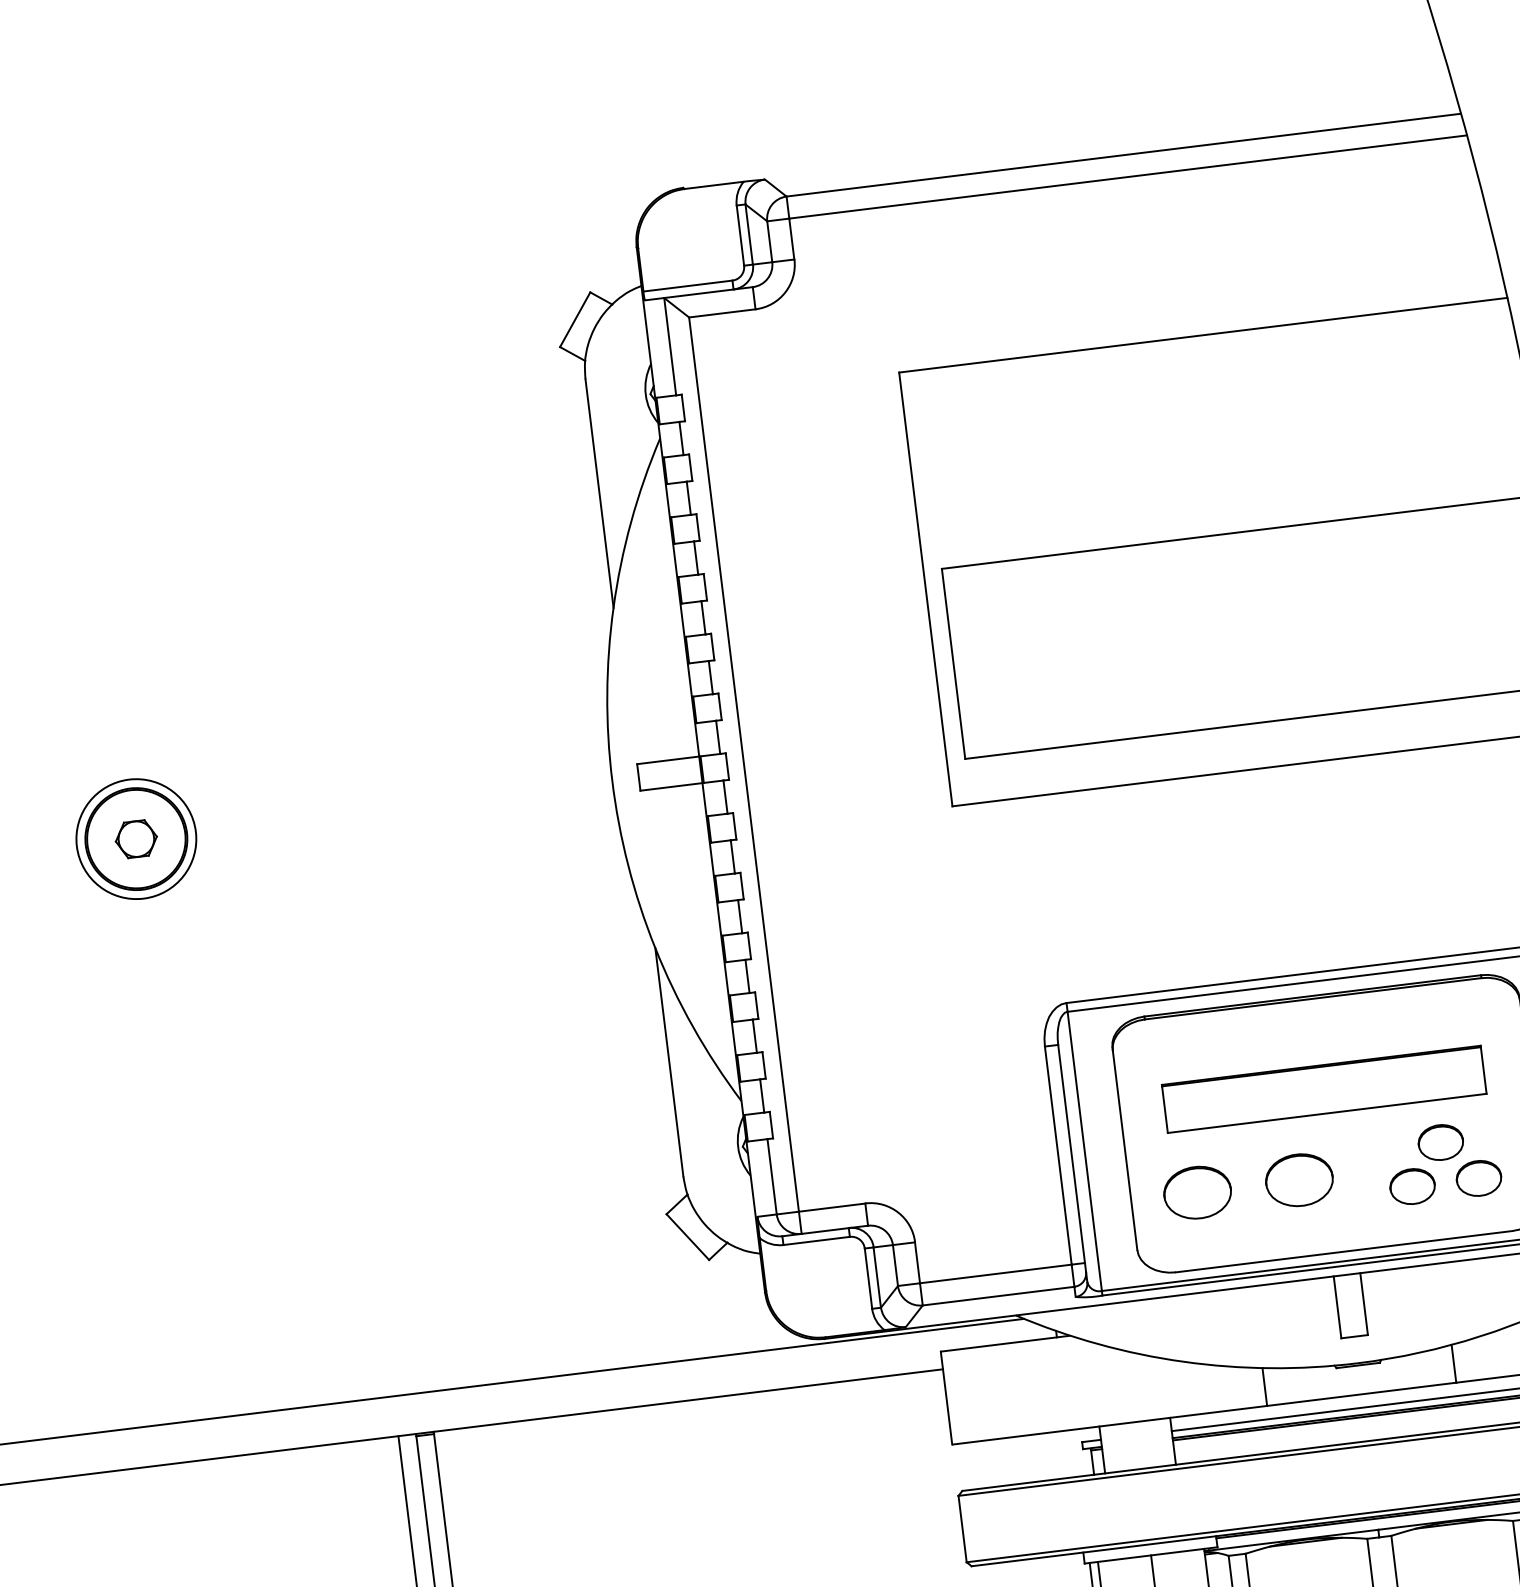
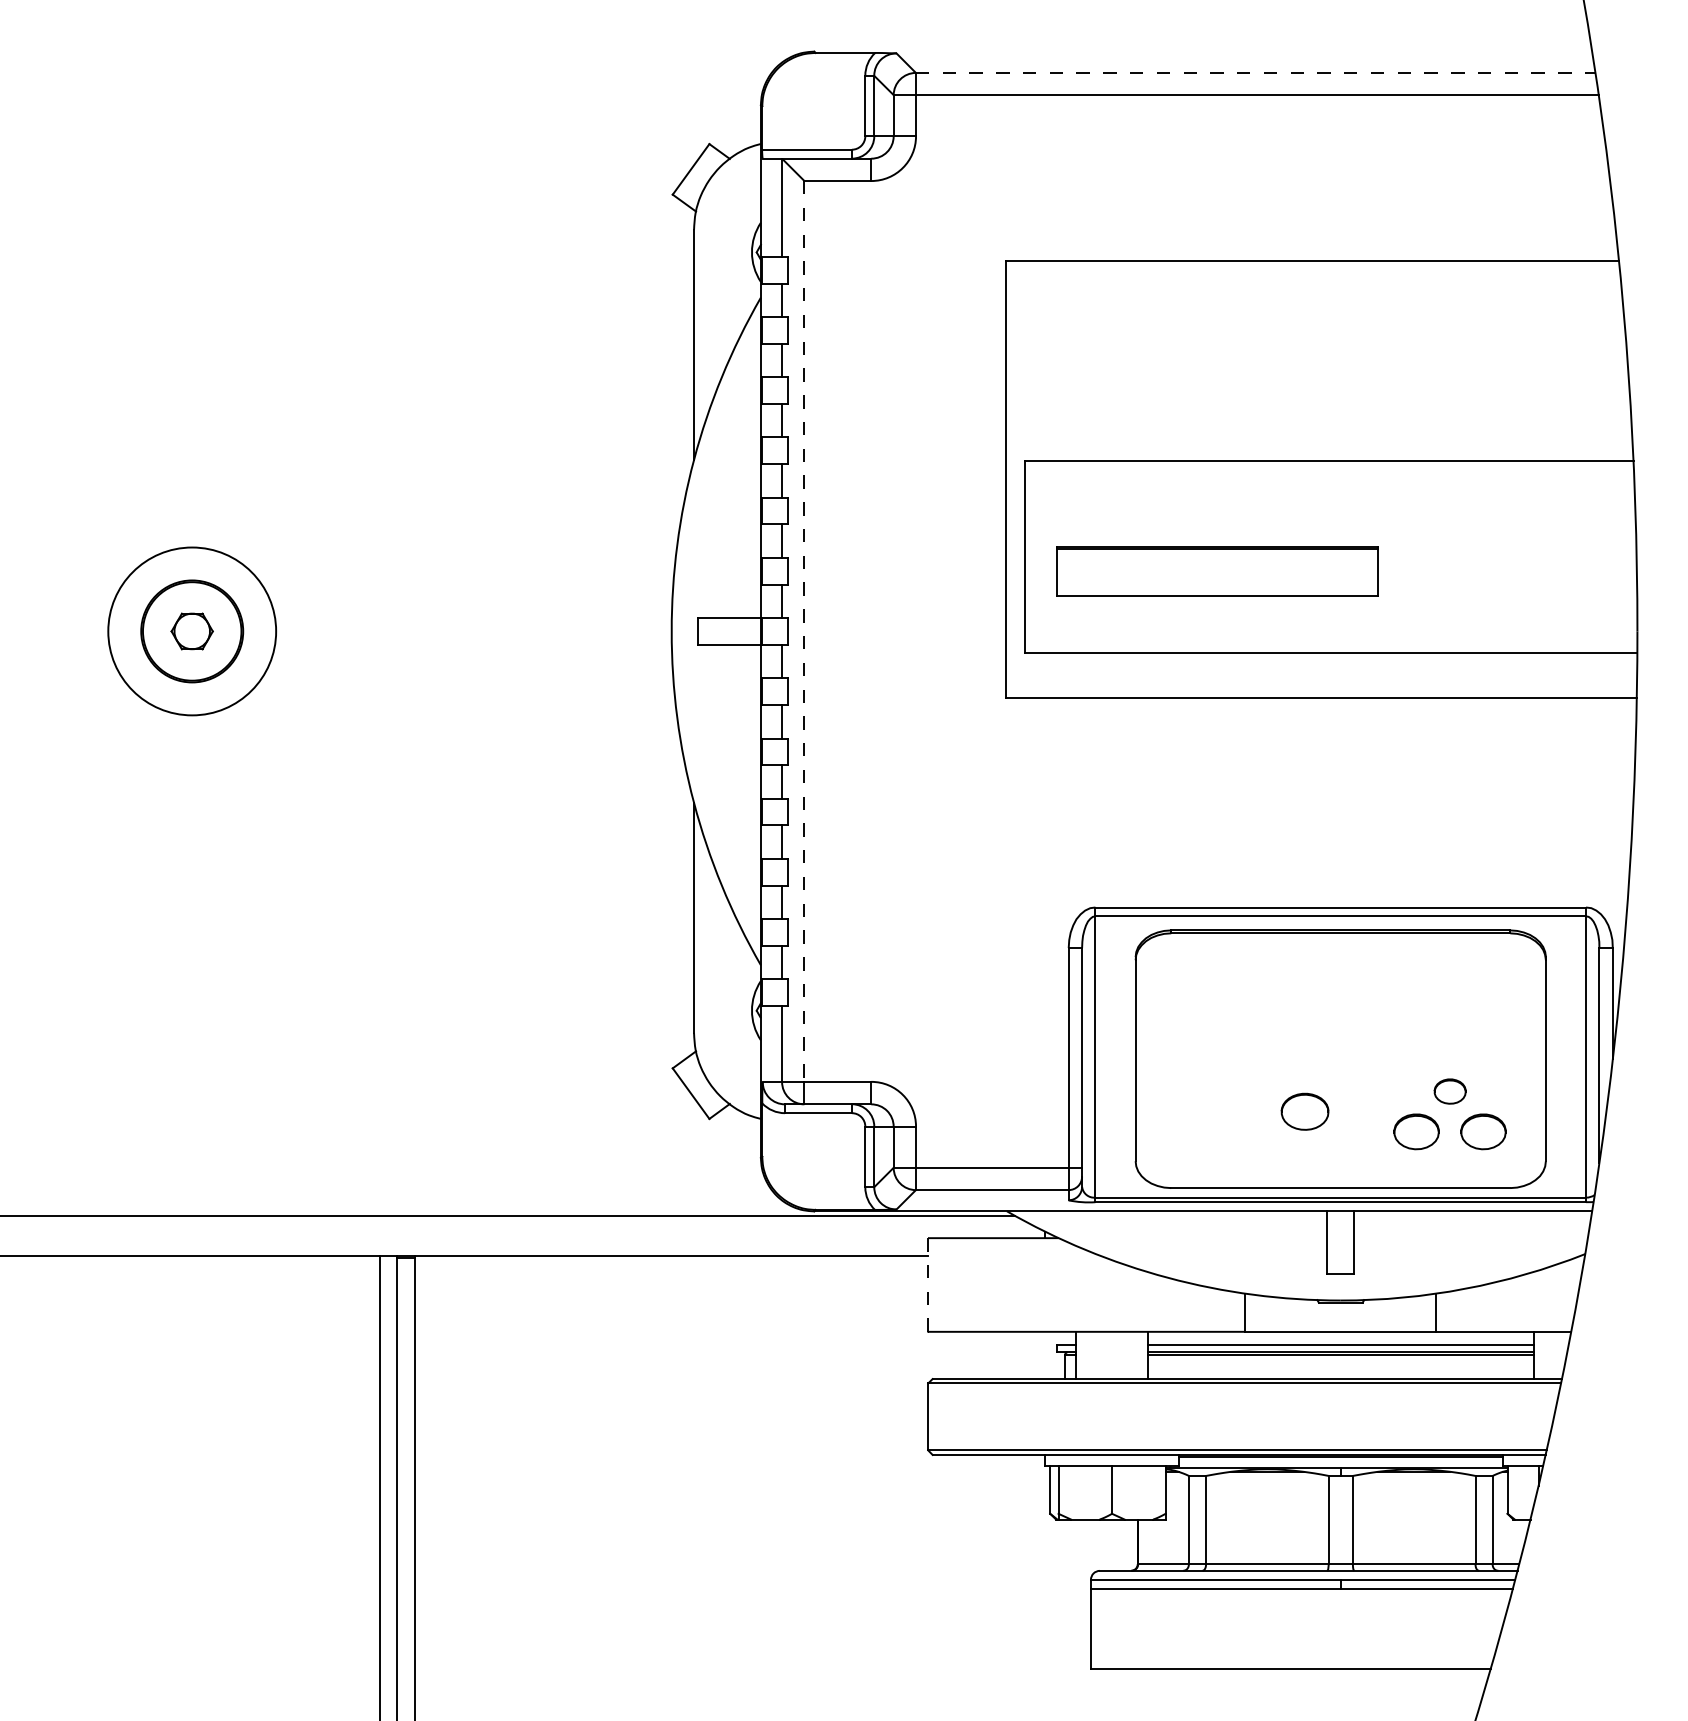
line: (1123, 154) -> (1255, 72), solid -> dashed
line: (744, 765) -> (804, 632), solid -> dashed
circle: (136, 839) -> (192, 631), size x1.4
part: (1323, 1089) -> (1217, 571), moved
part: (1441, 1142) -> (1450, 1091), size x0.7
part: (1298, 1180) -> (1304, 1111), size x0.7
part: (1197, 1192) -> (1202, 1111), removed
line: (946, 1398) -> (928, 1285), solid -> dashed

